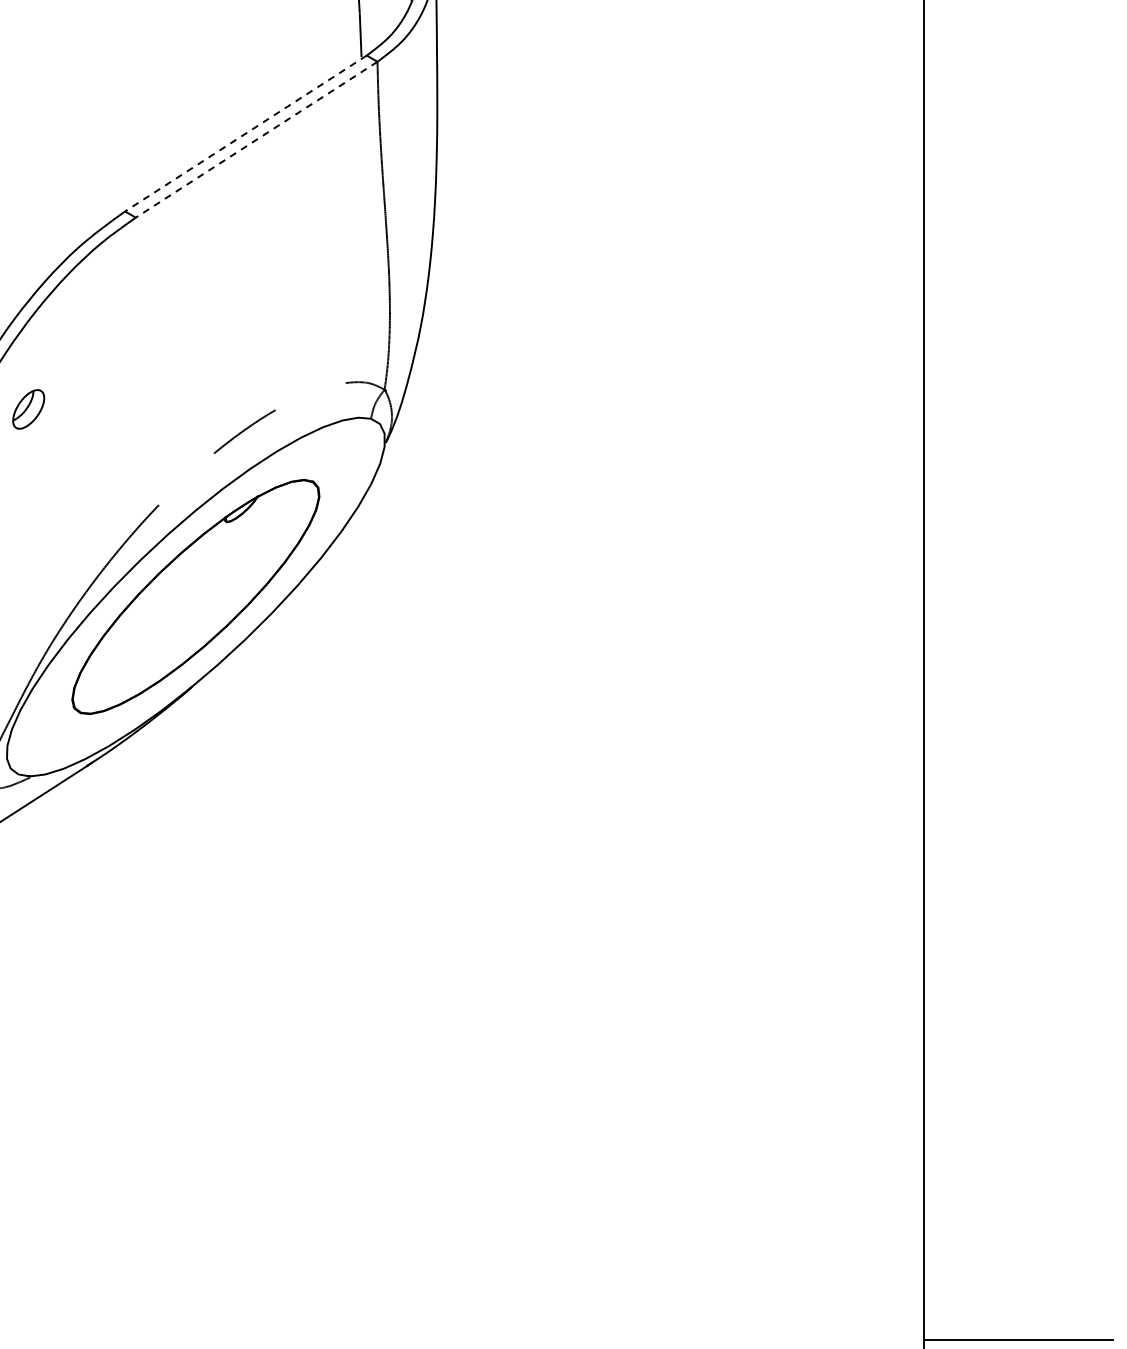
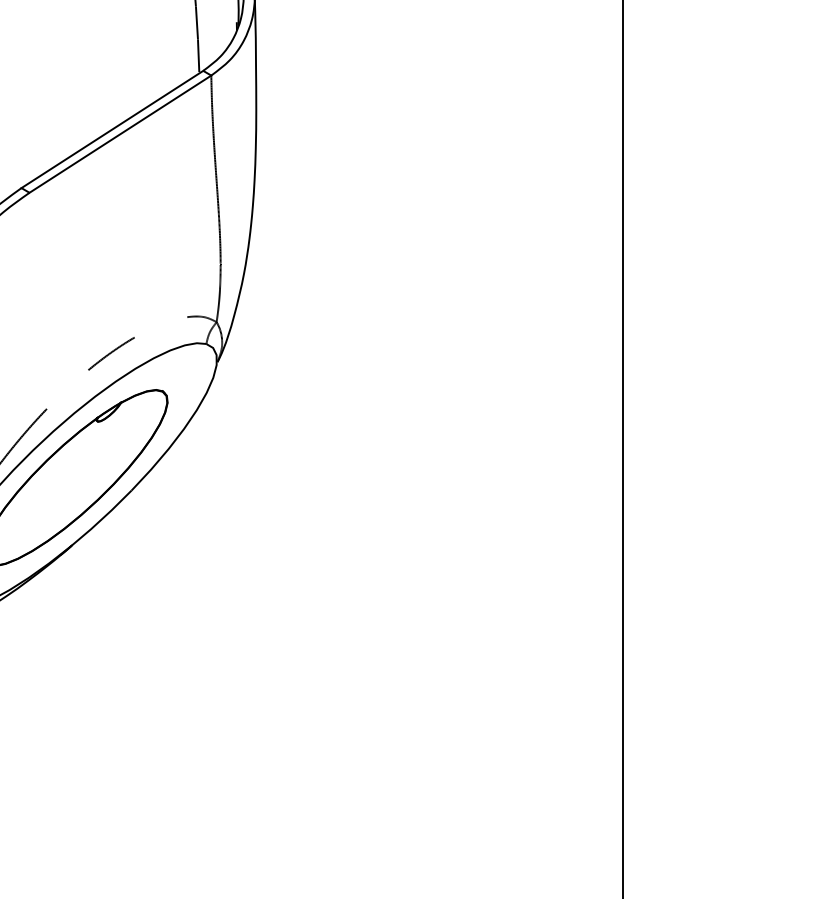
line: (245, 133) -> (112, 129), dashed -> solid
line: (256, 139) -> (120, 134), dashed -> solid

